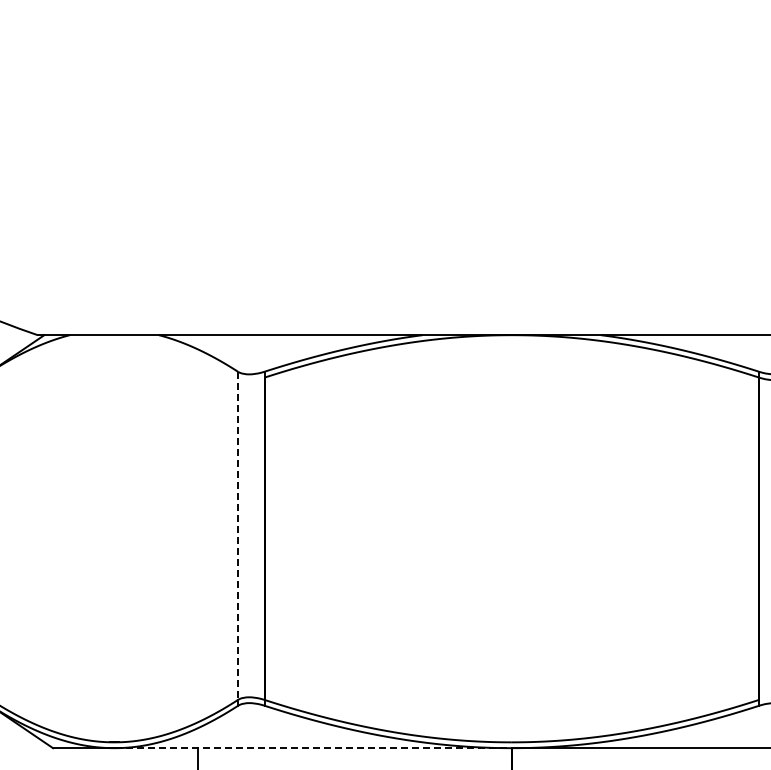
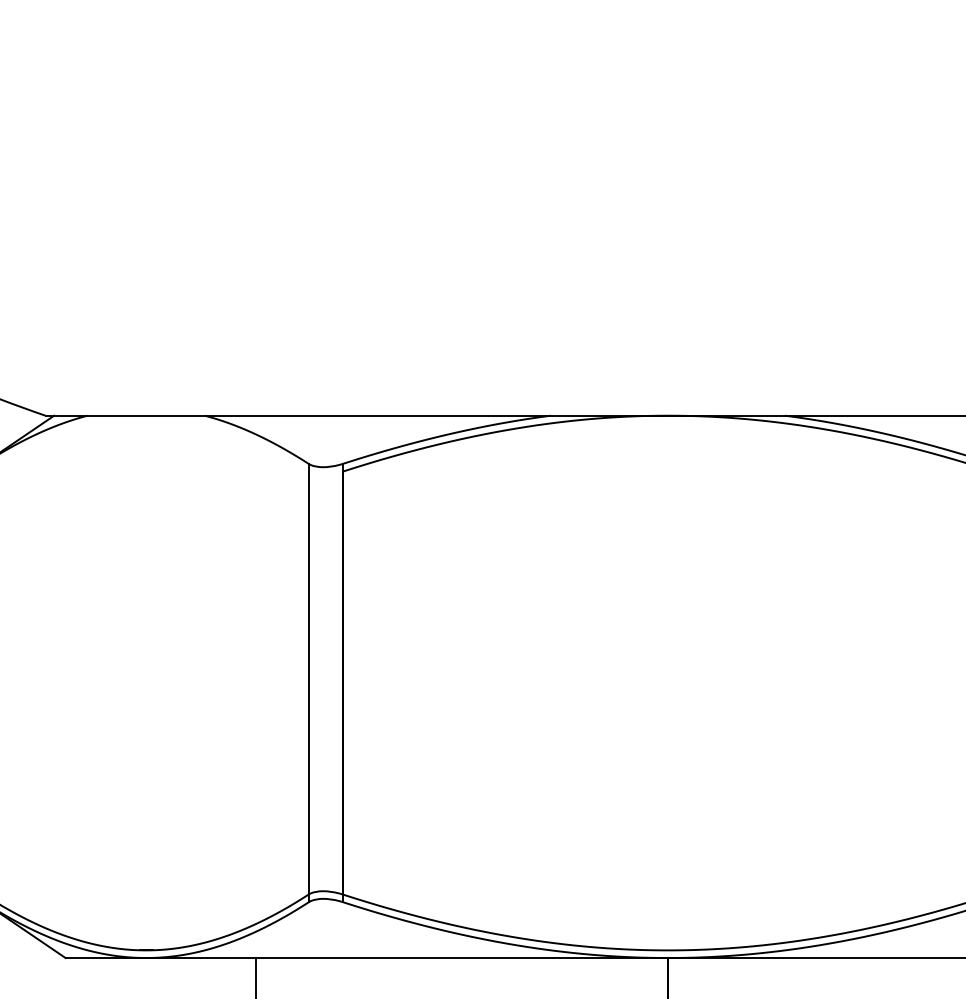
line: (238, 536) -> (309, 680), dashed -> solid
line: (313, 748) -> (407, 958), dashed -> solid

